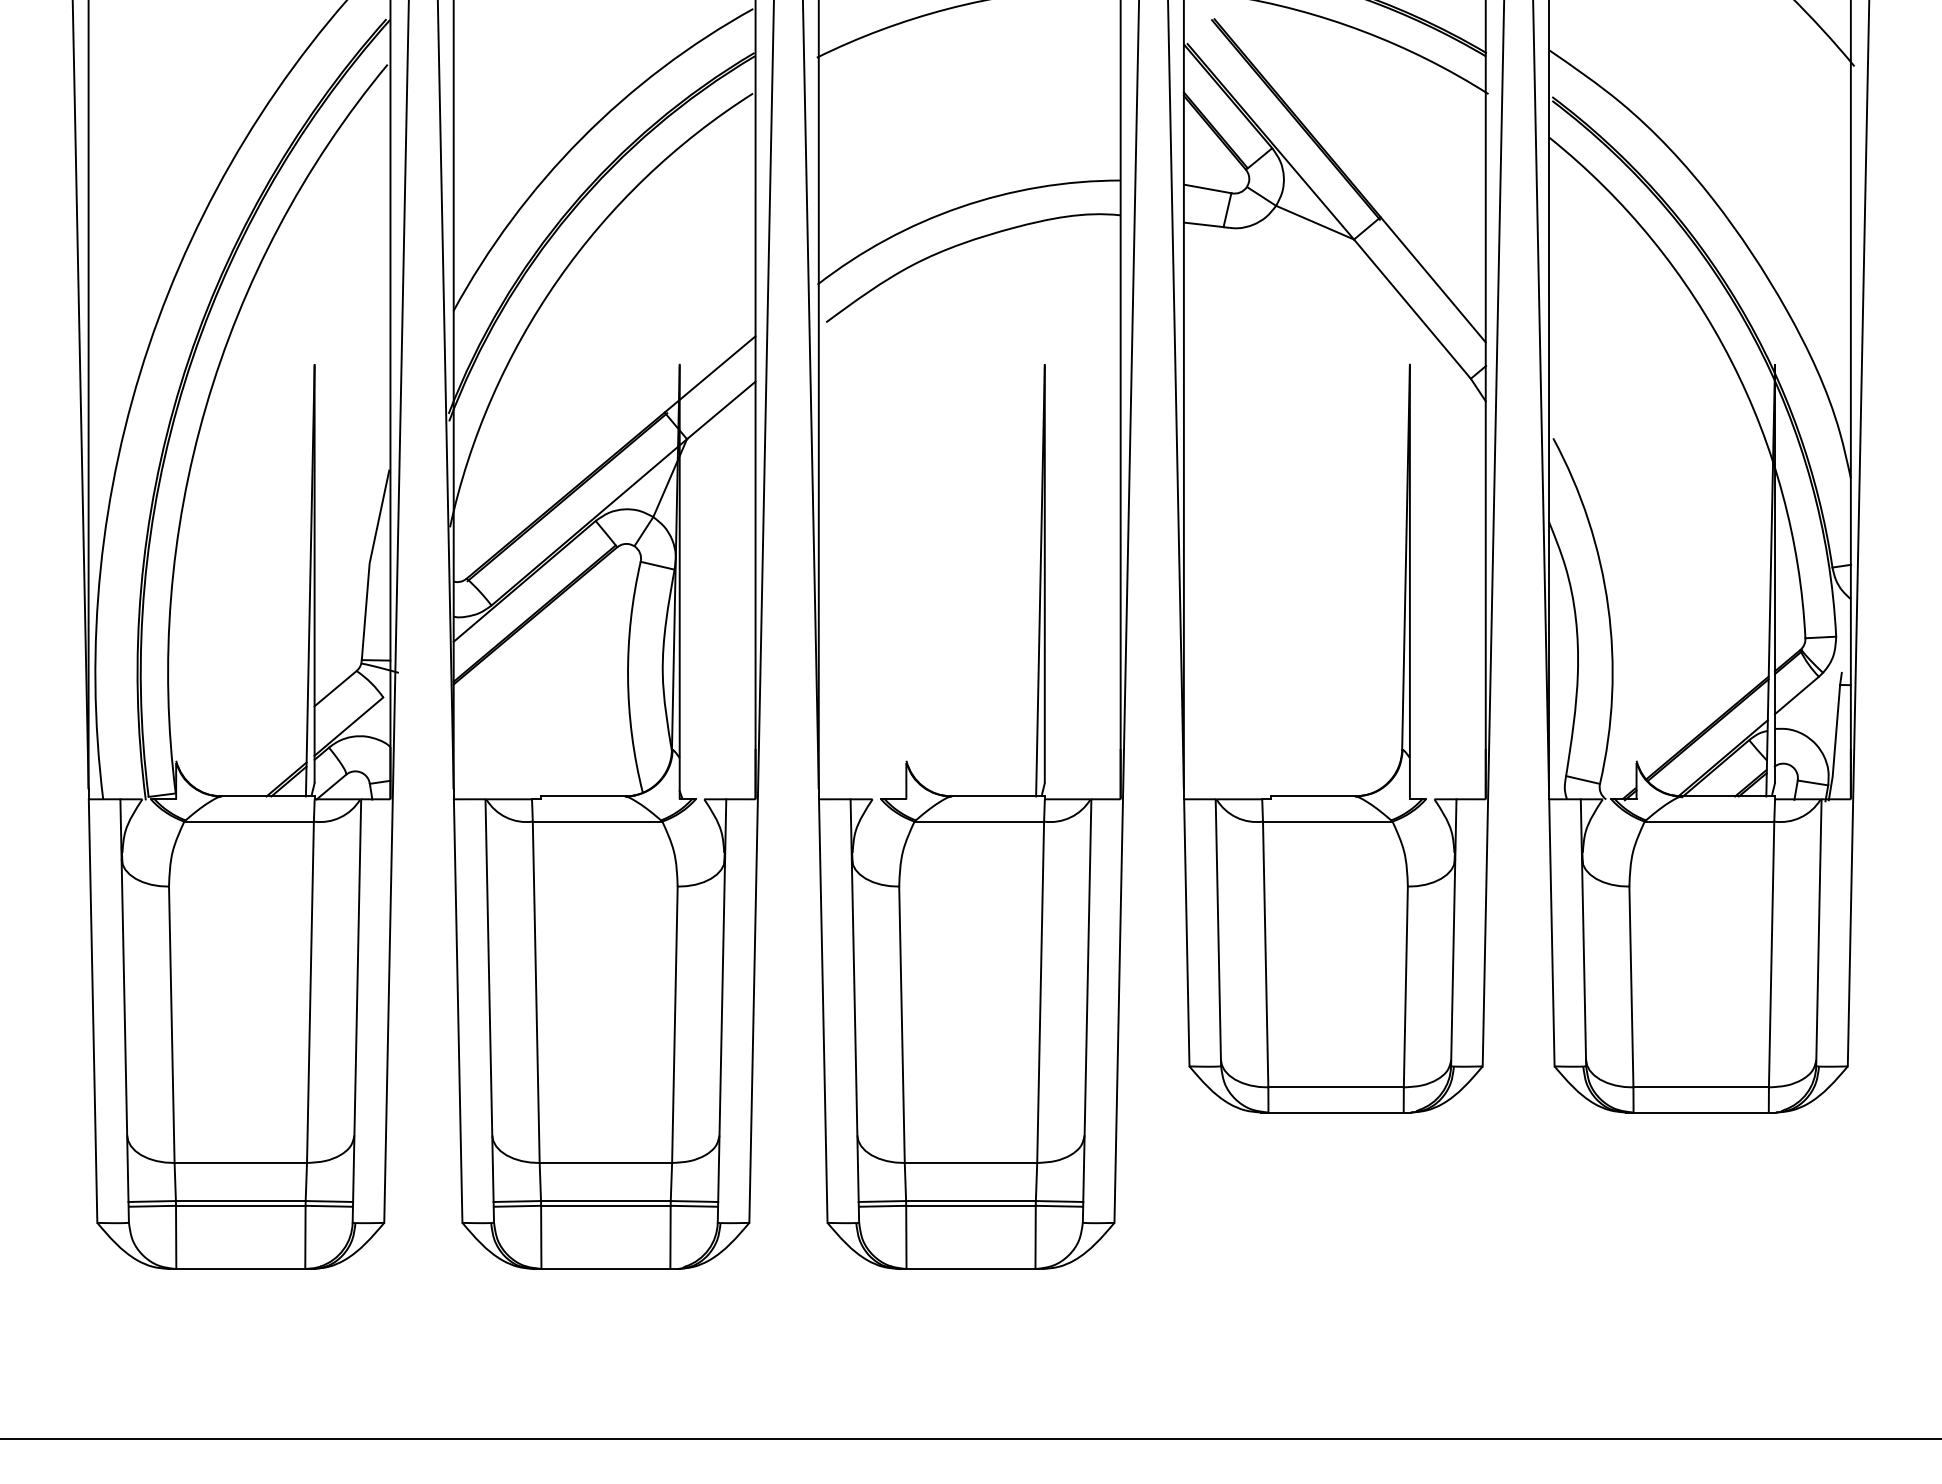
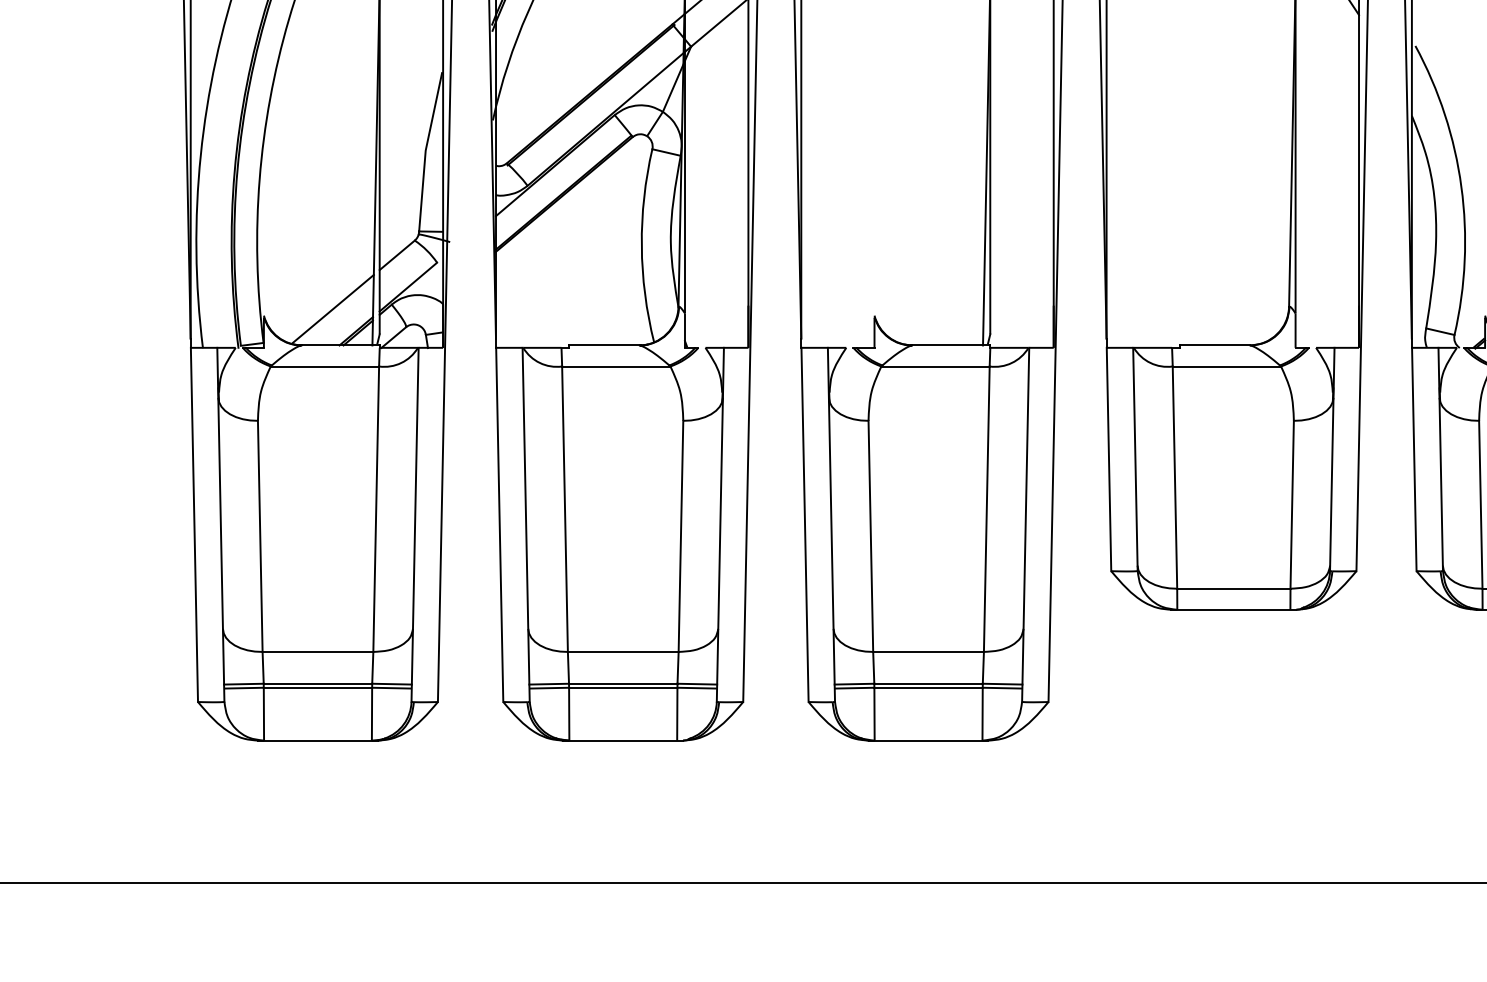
line: (258, 753) -> (332, 309), added

